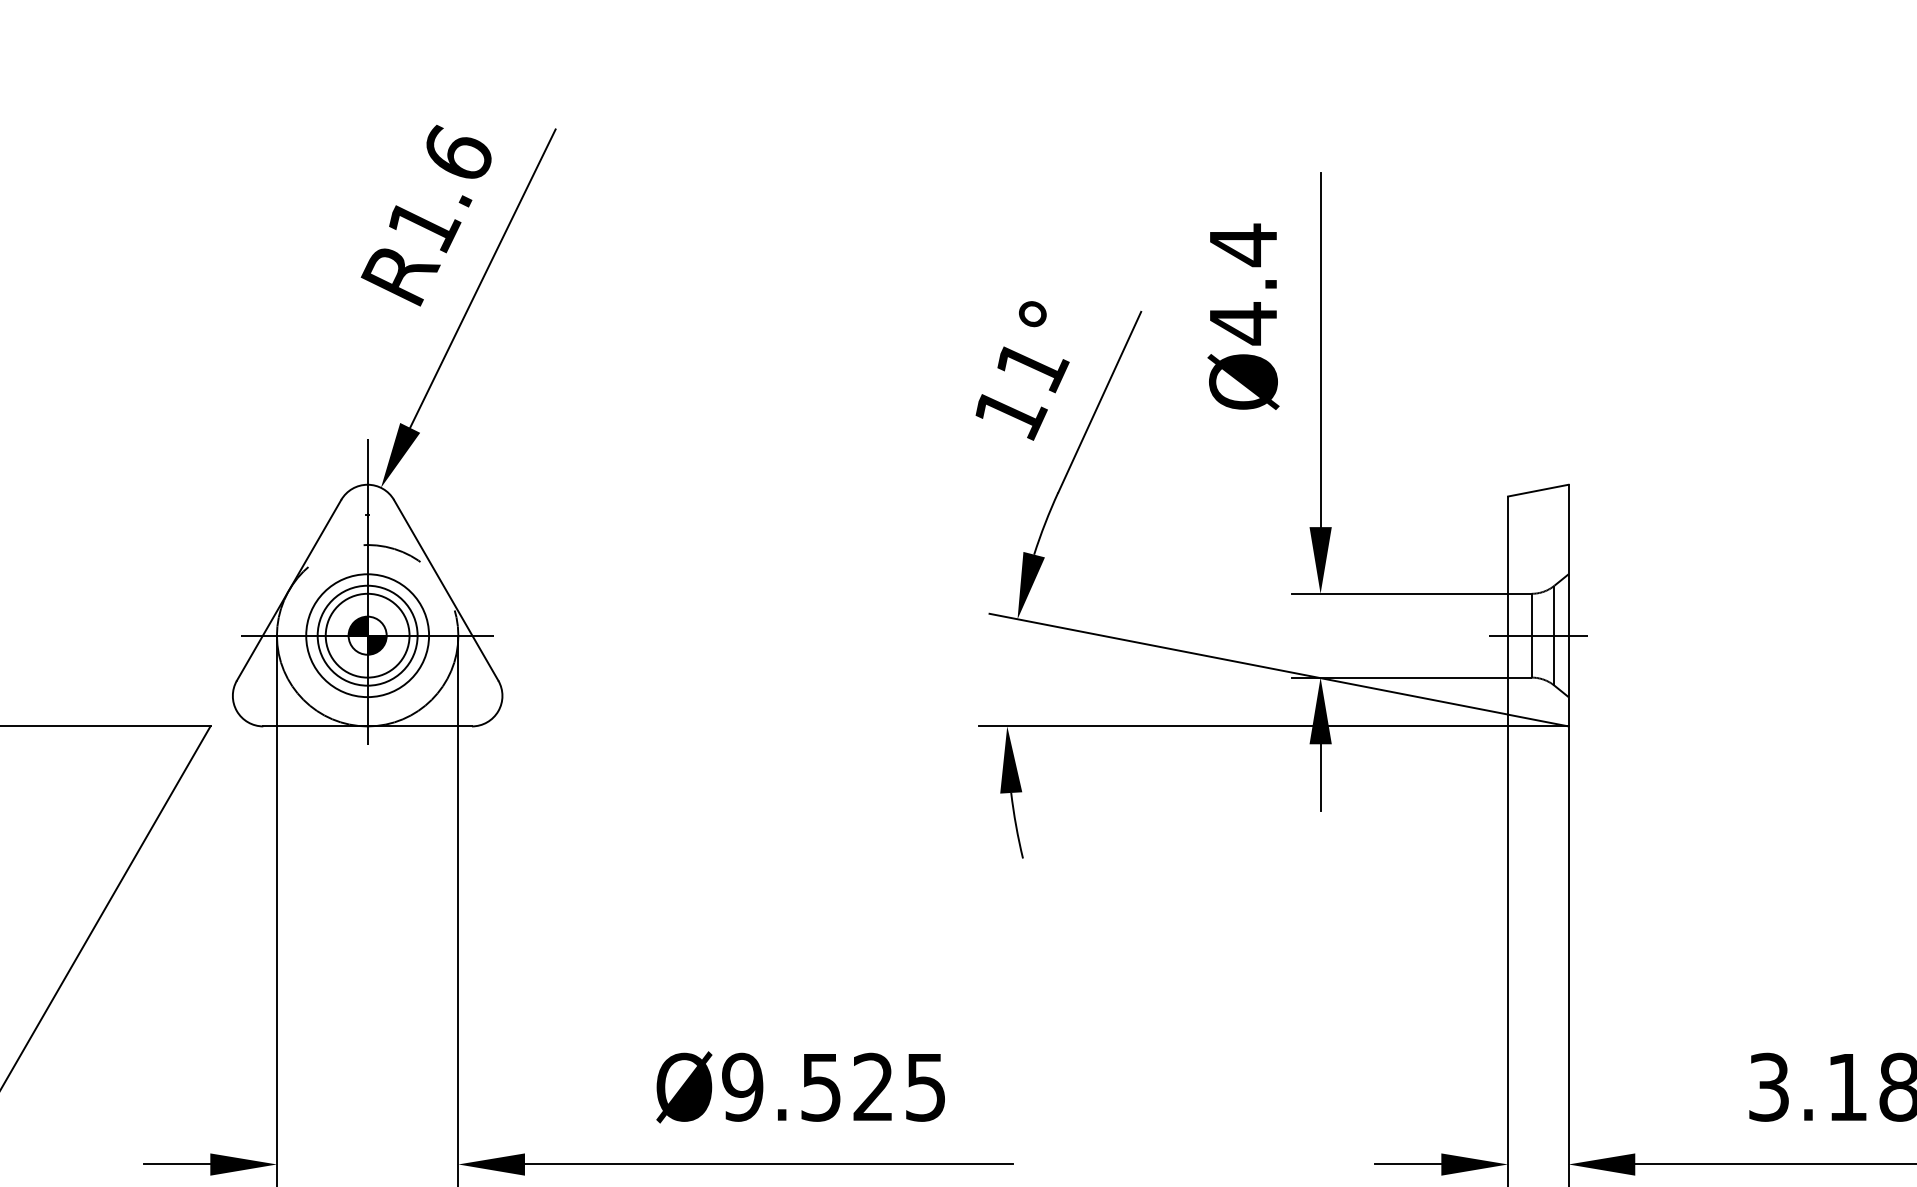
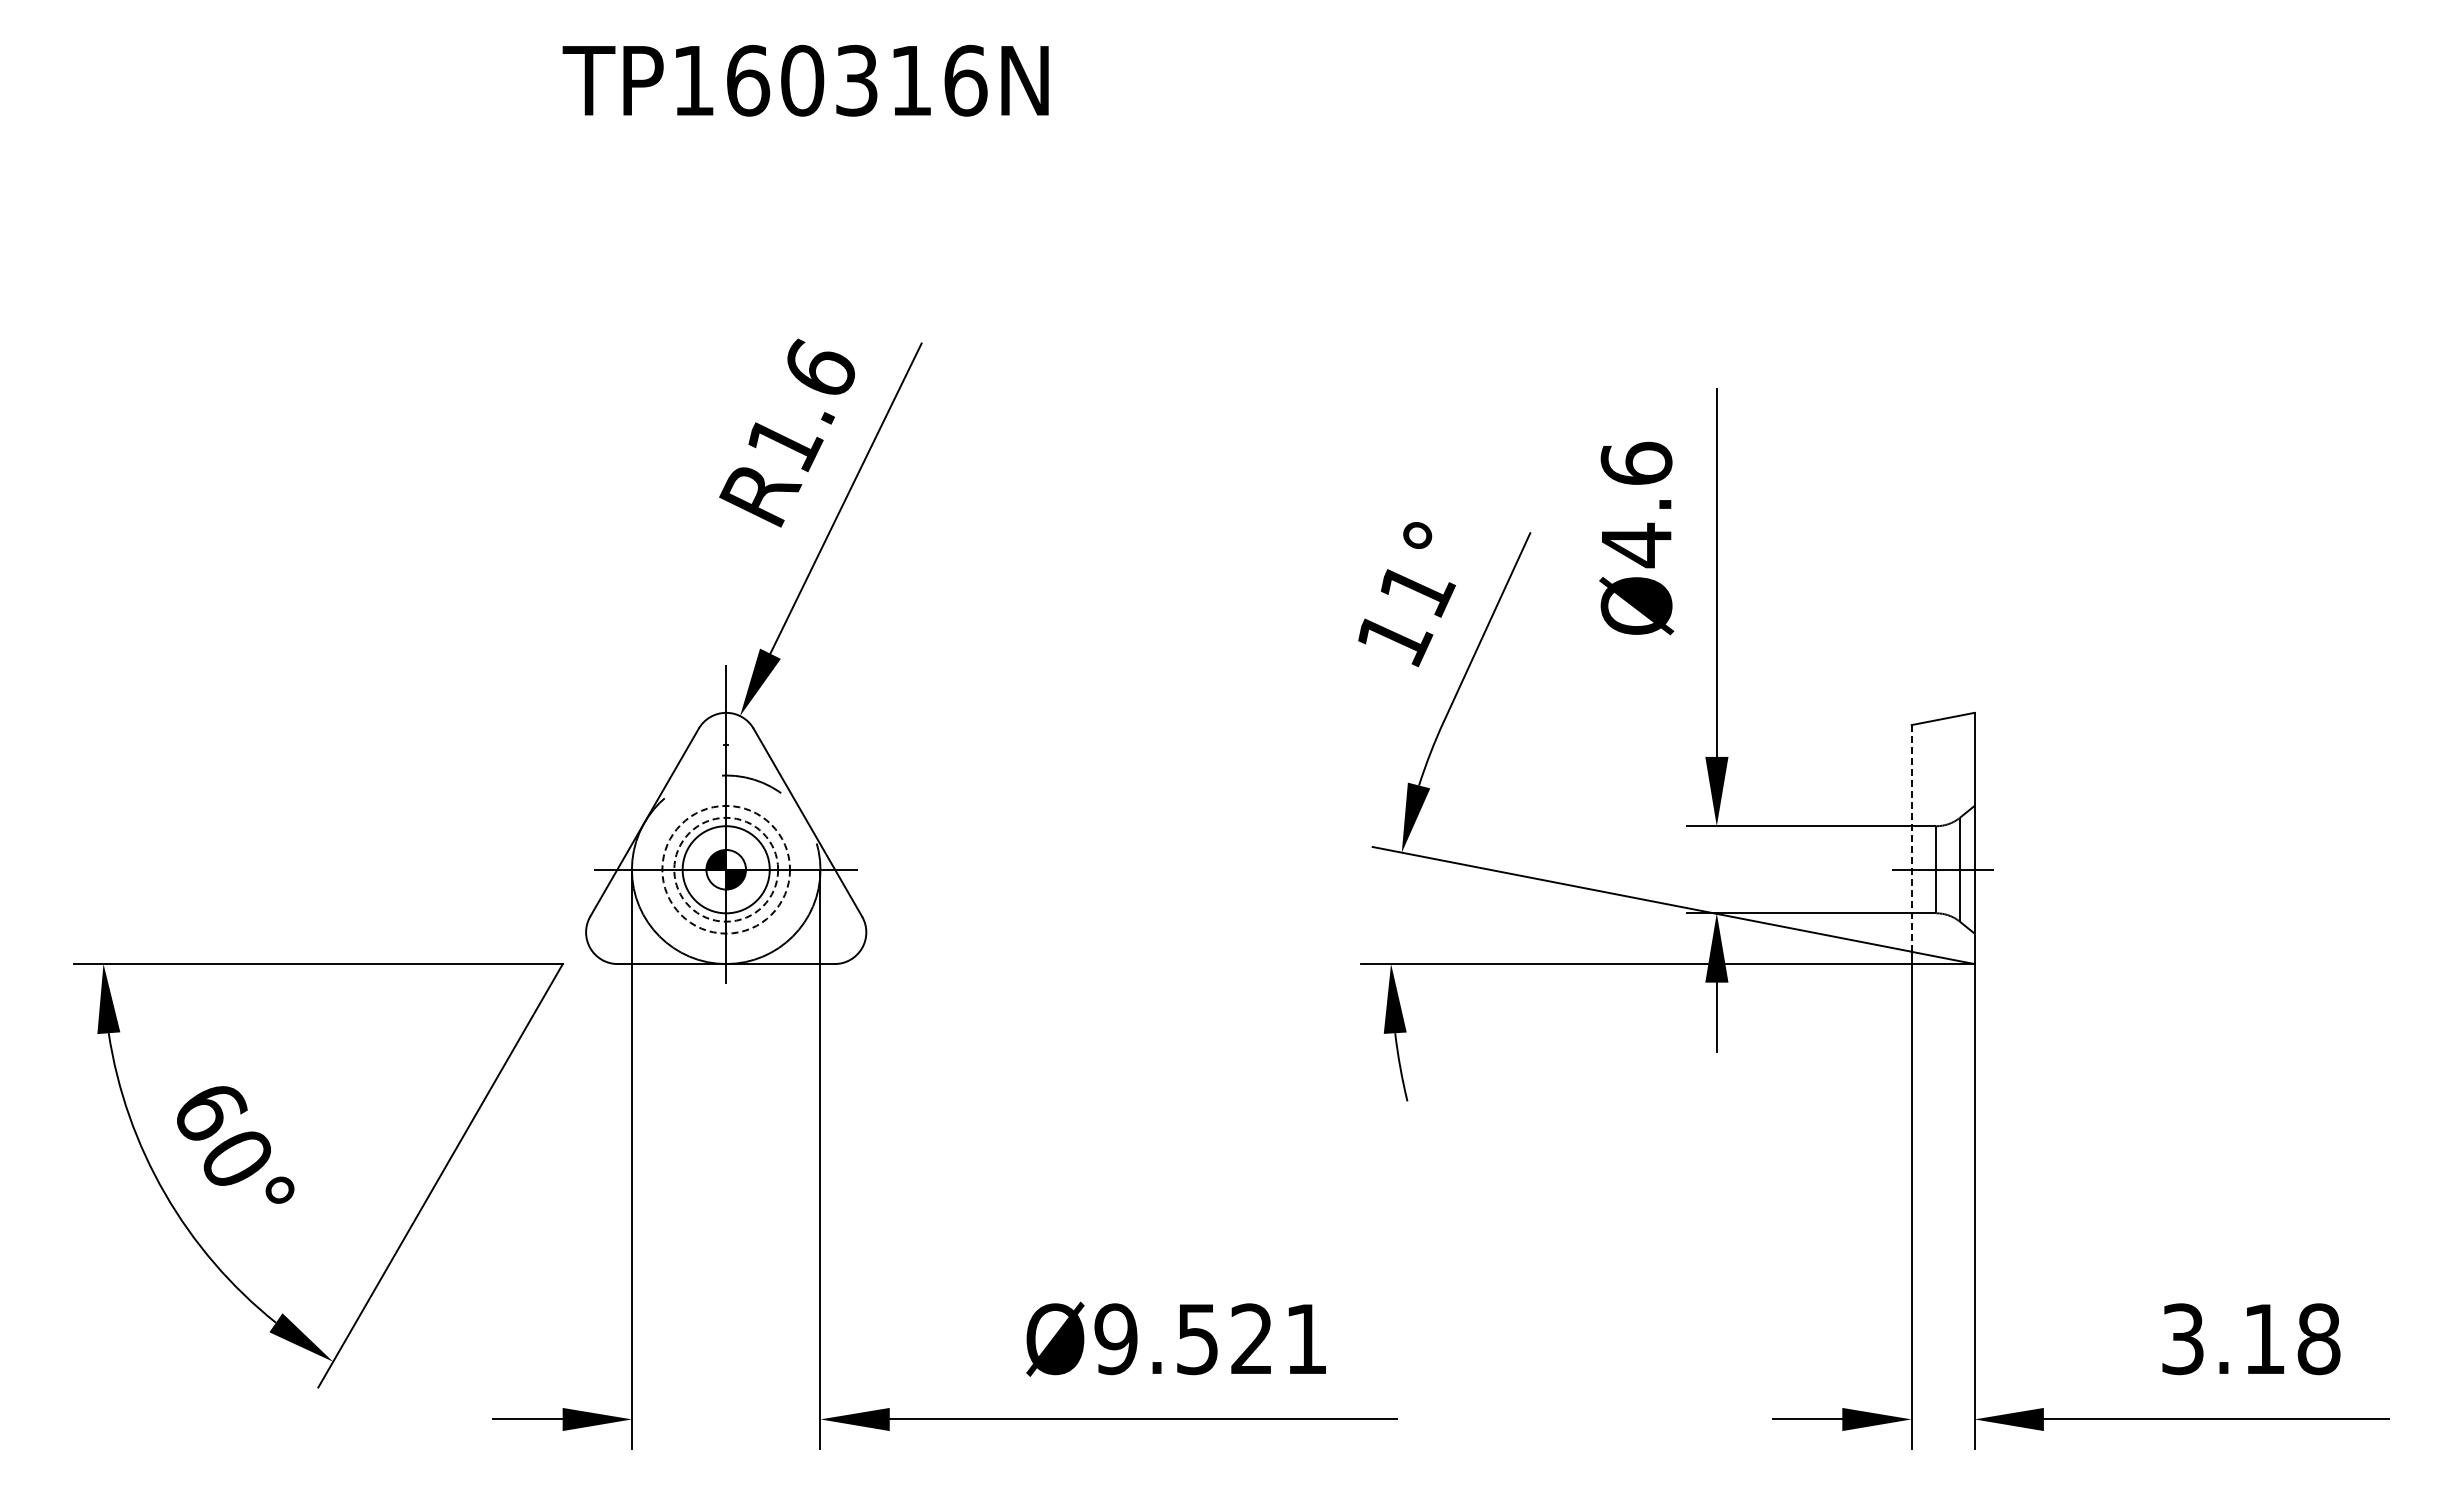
text: (1243, 244) -> (1636, 463), Ø4.4 -> Ø4.6
line: (1507, 605) -> (1911, 838), solid -> dashed
circle: (367, 635) -> (726, 869), solid -> dashed
circle: (367, 635) -> (726, 869), solid -> dashed
text: (925, 1087) -> (1306, 1339), Ø9.525 -> Ø9.521

